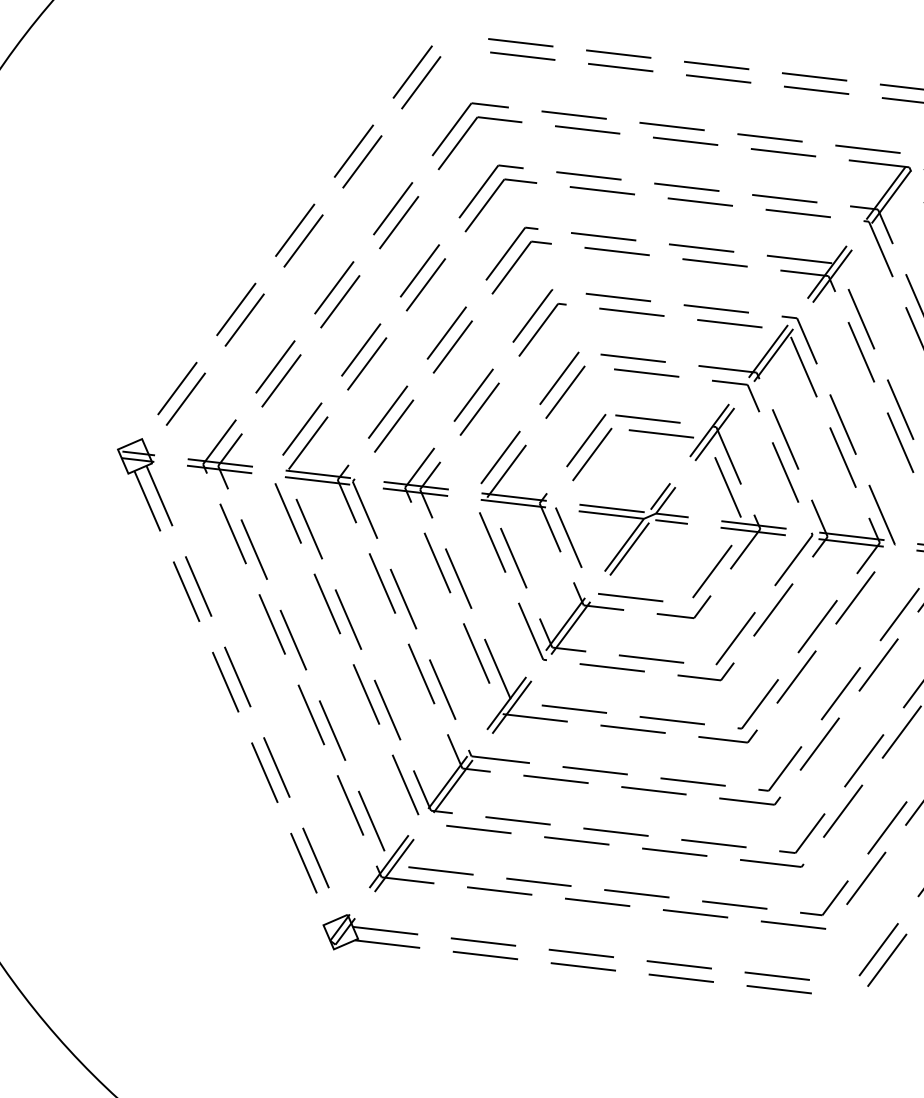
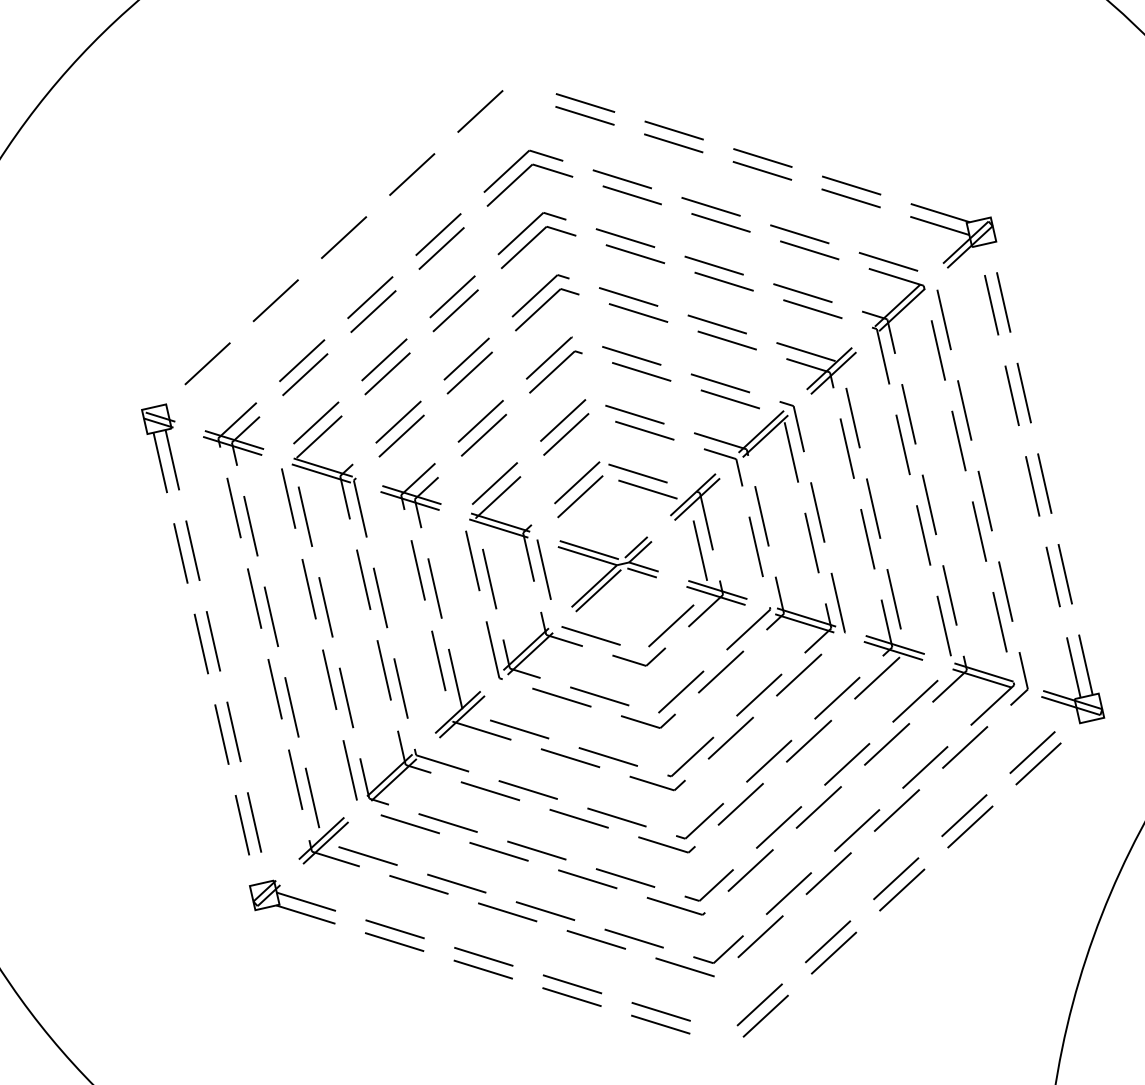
line: (302, 240) -> (349, 248), removed

